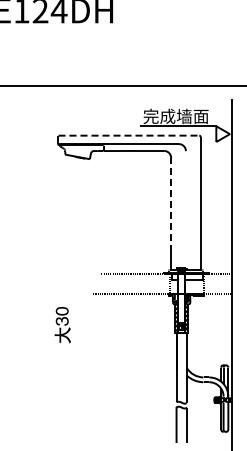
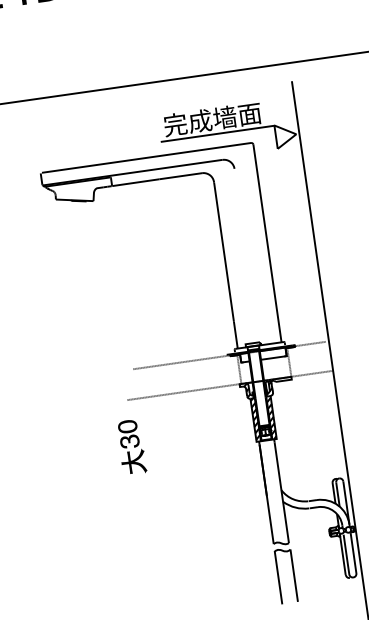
line: (129, 135) -> (147, 157), dashed -> solid
line: (171, 205) -> (224, 252), dashed -> solid
part: (62, 325) -> (131, 447), moved

